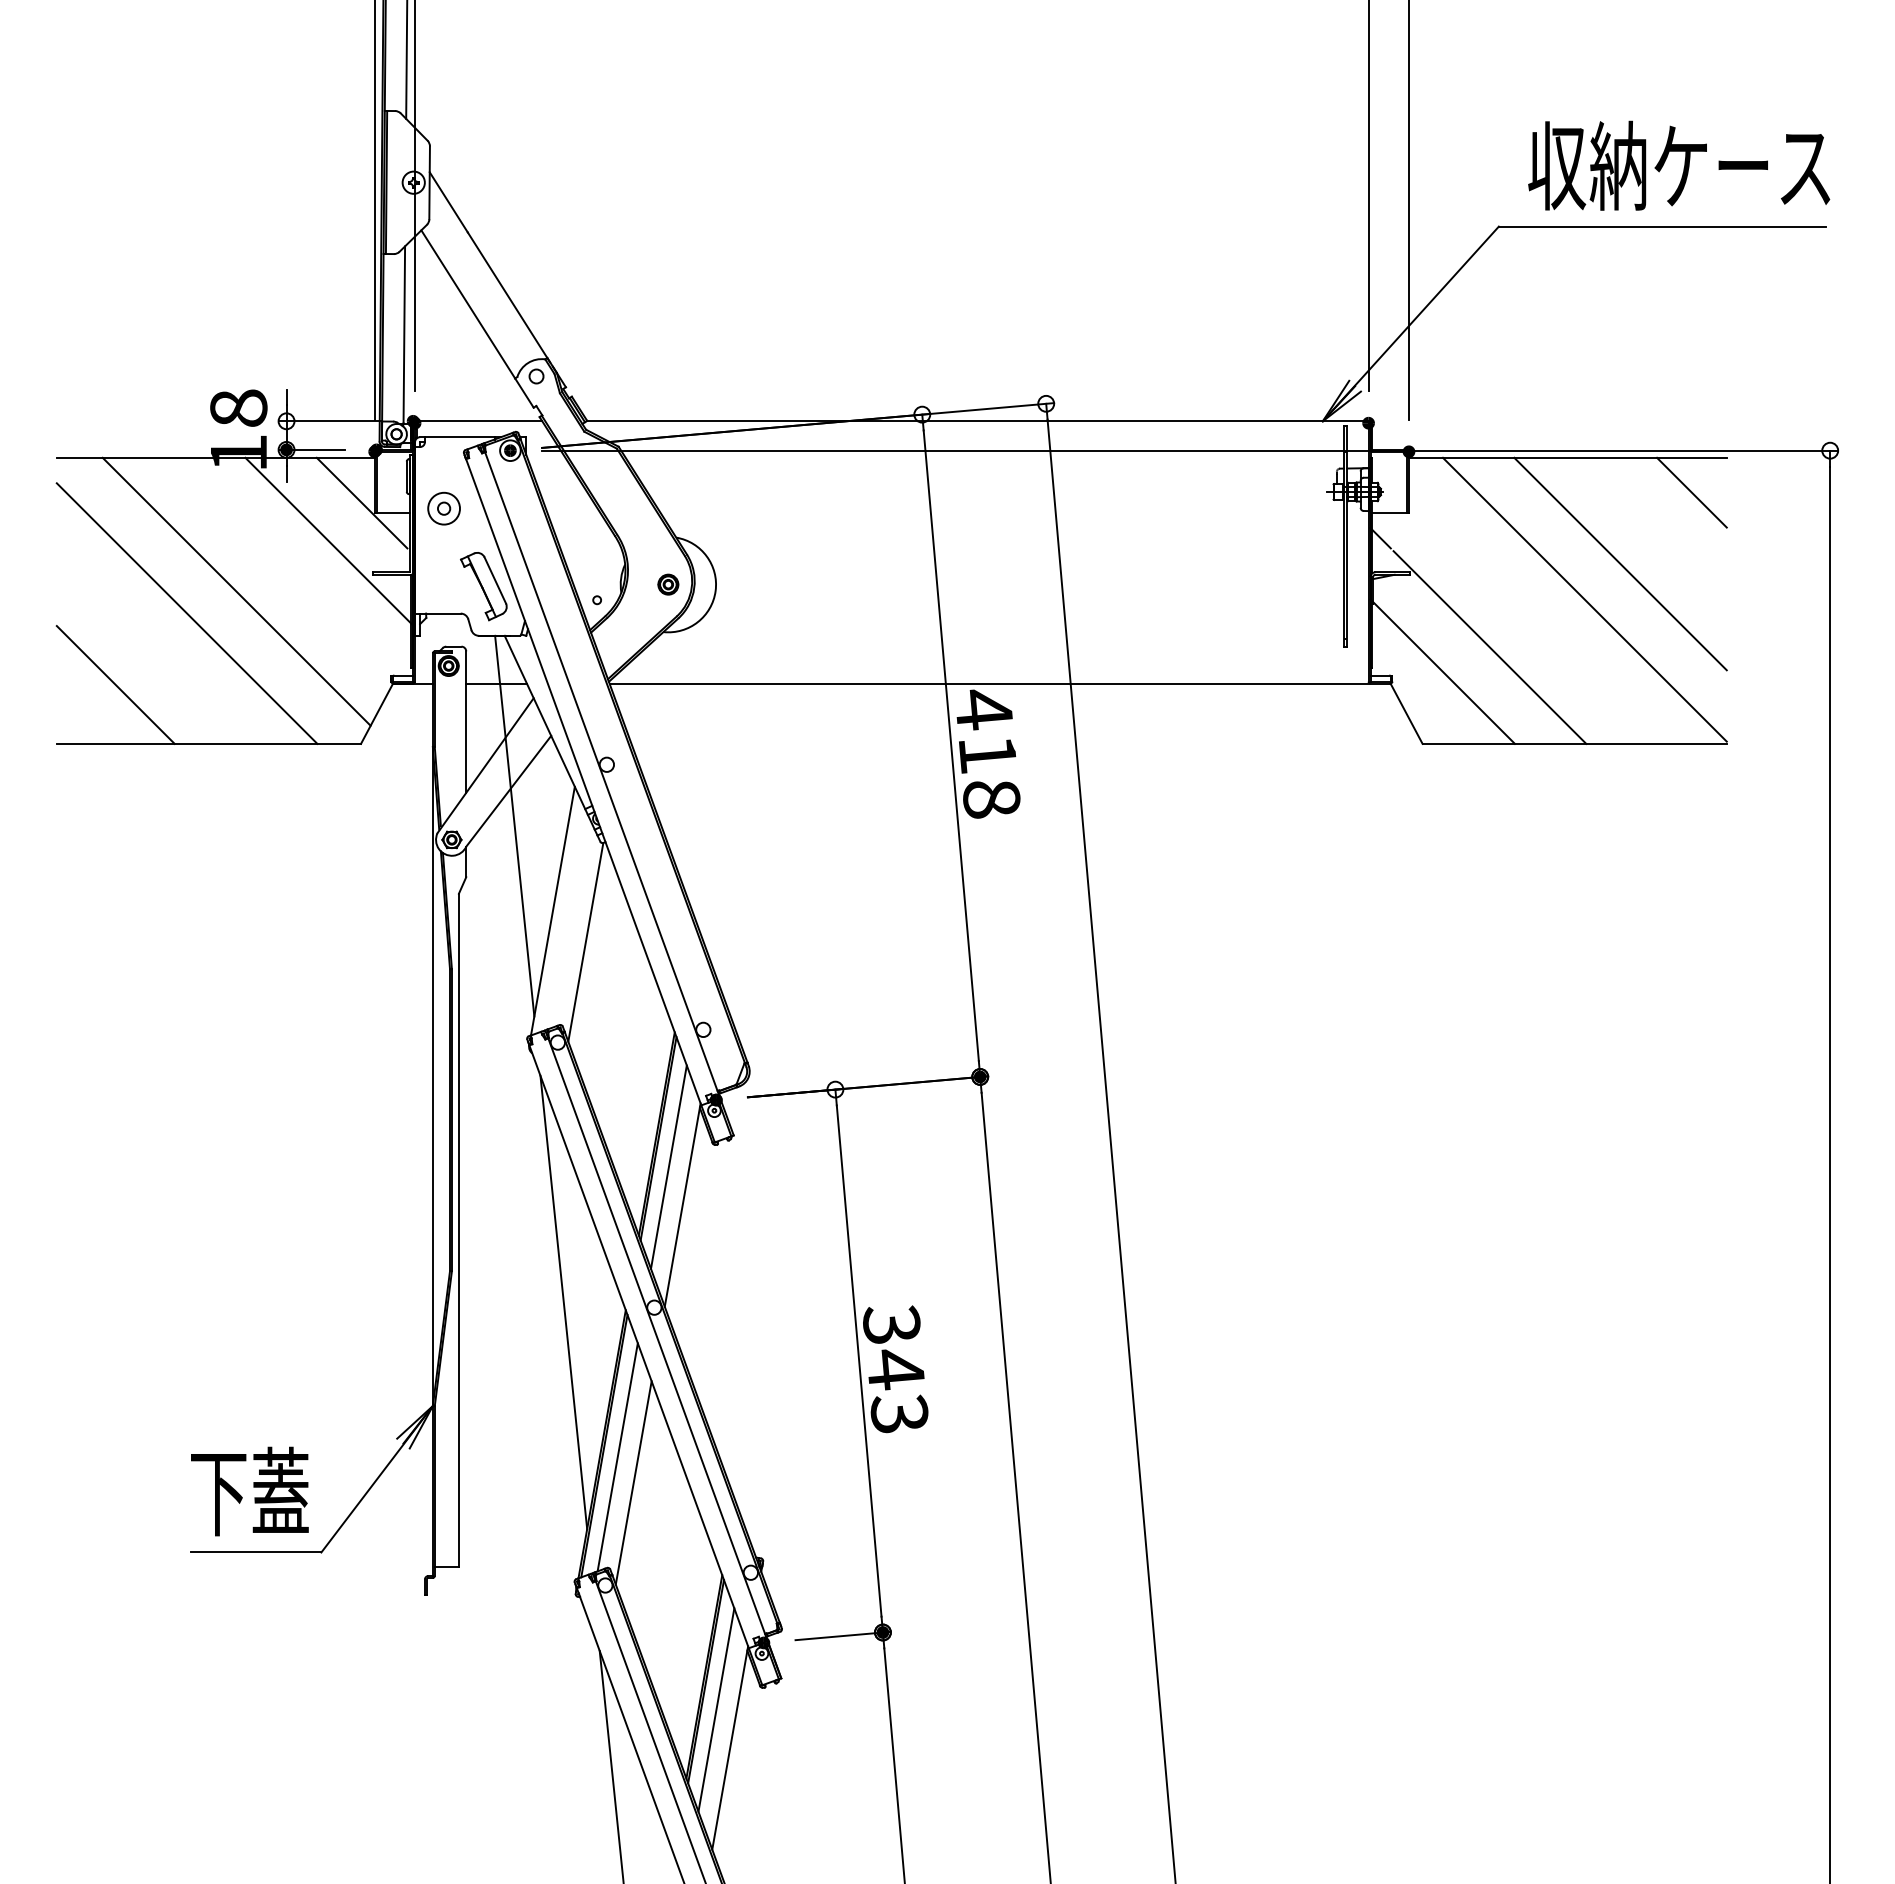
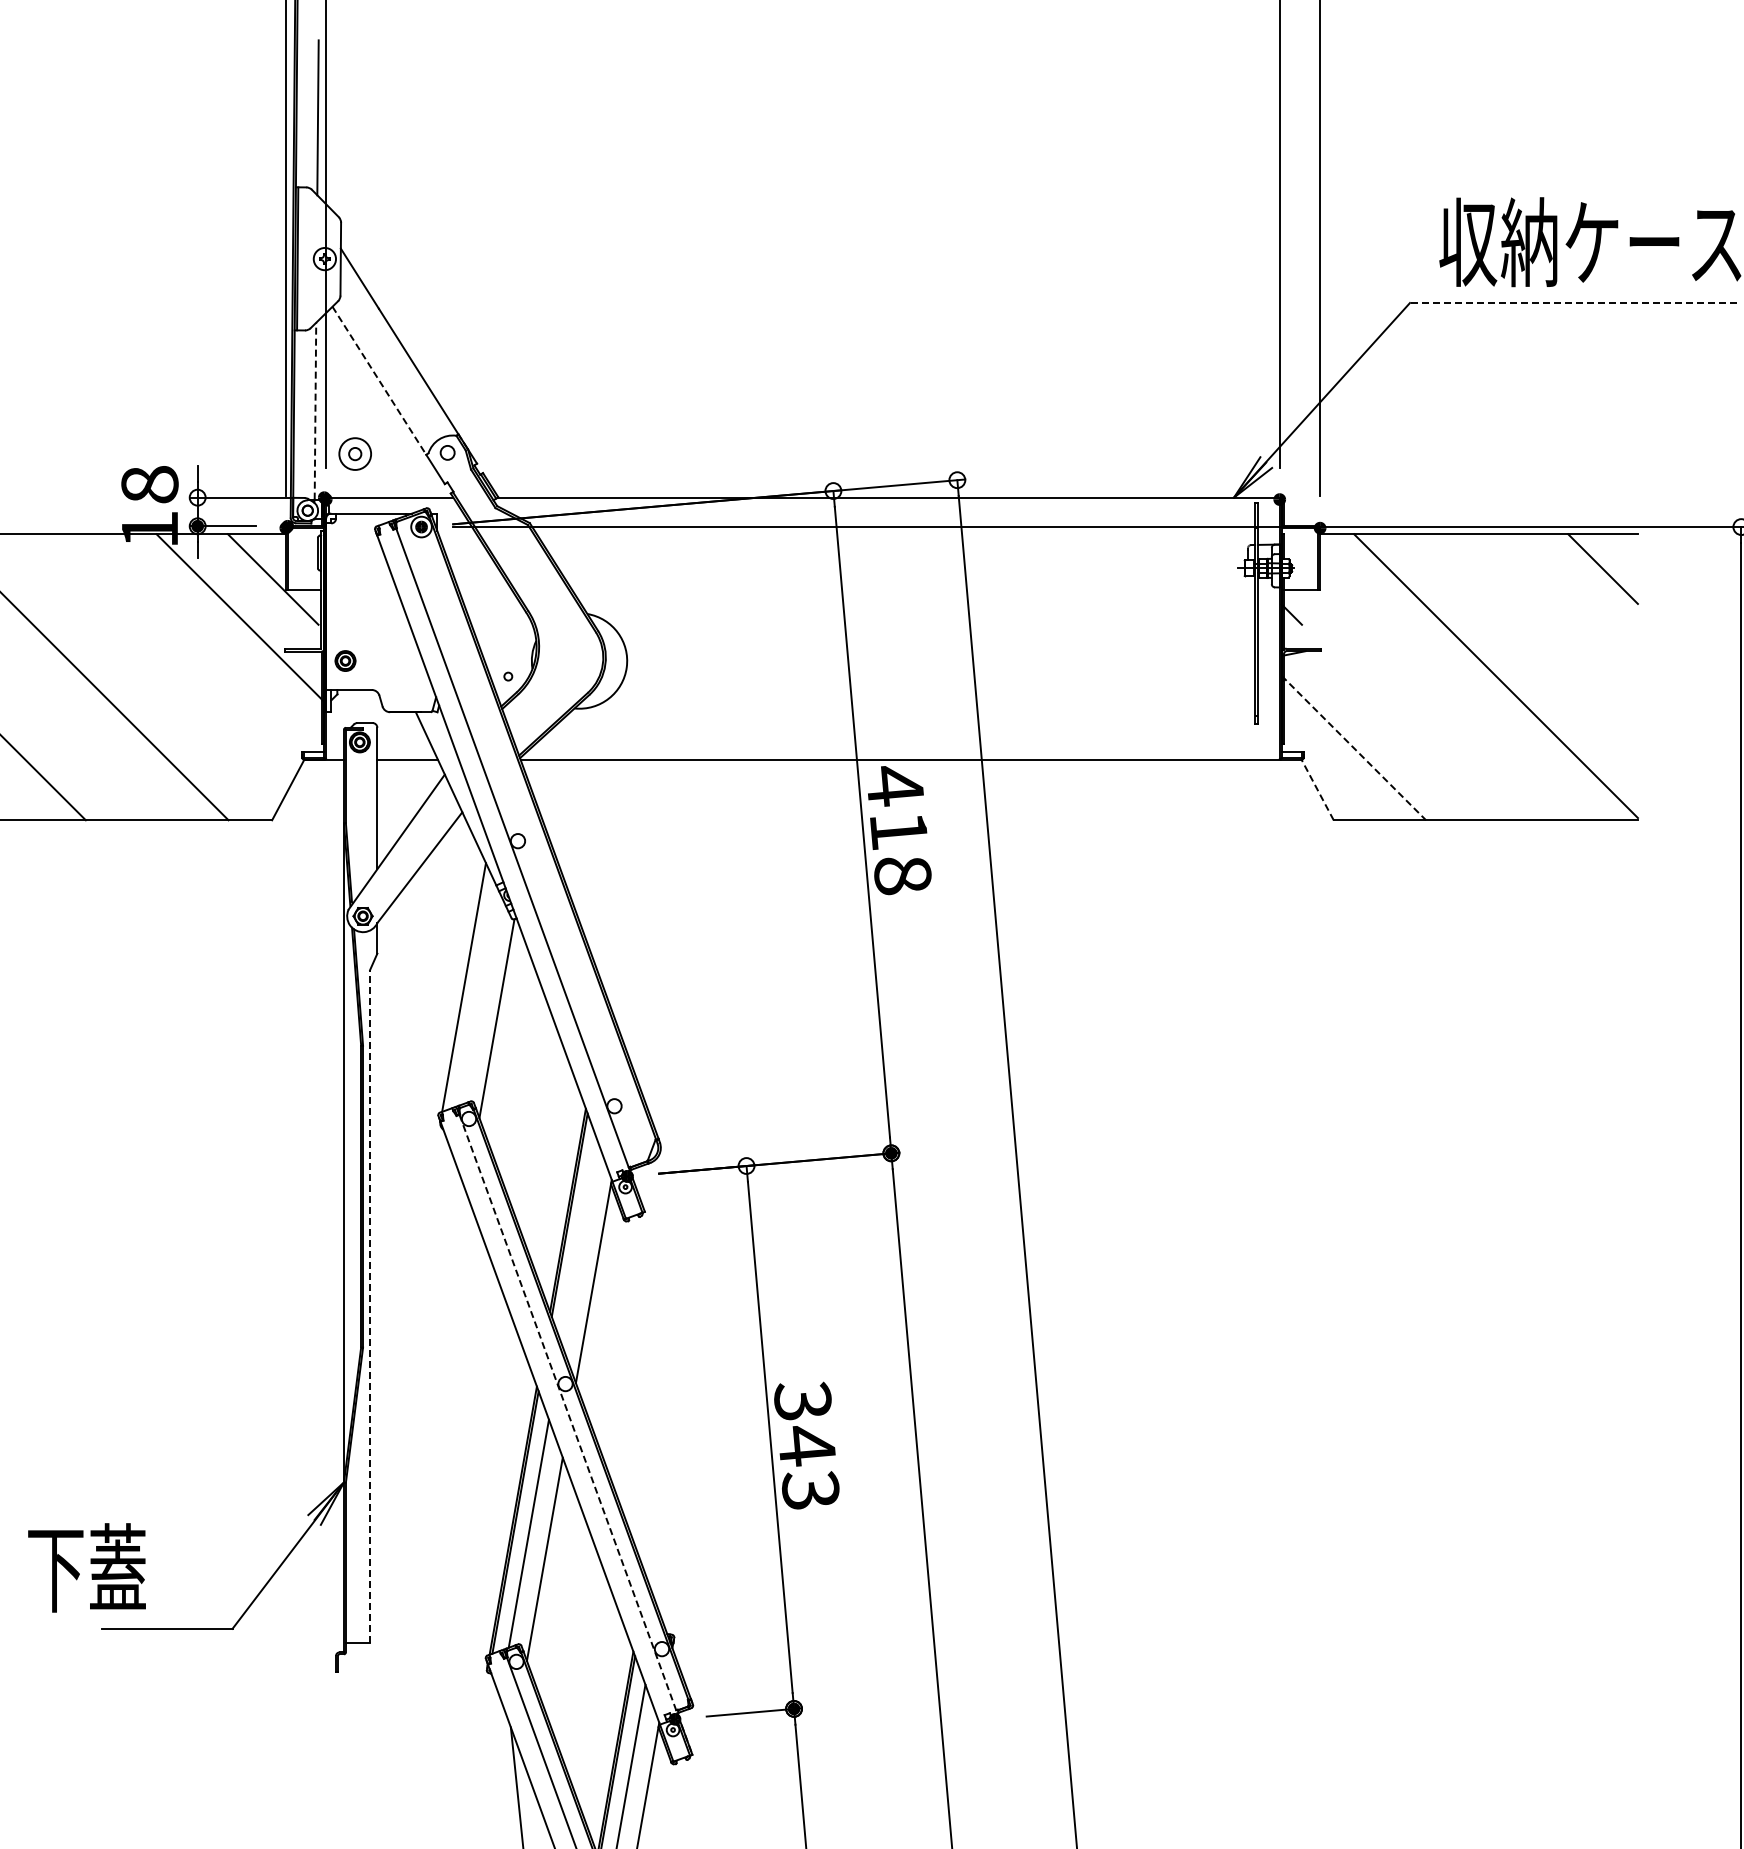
line: (1662, 226) -> (1573, 302), solid -> dashed
line: (468, 304) -> (379, 380), solid -> dashed
line: (404, 334) -> (315, 410), solid -> dashed
part: (443, 508) -> (354, 453), moved
line: (1620, 563) -> (1531, 639), removed
part: (668, 584) -> (345, 660), moved
part: (483, 586) -> (394, 662), removed
line: (236, 591) -> (147, 667), removed
line: (1489, 647) -> (1400, 723), removed
line: (1443, 672) -> (1354, 748), solid -> dashed
line: (1406, 713) -> (1317, 789), solid -> dashed
line: (514, 825) -> (425, 901), removed
line: (668, 1166) -> (579, 1242), removed
line: (458, 1230) -> (369, 1306), solid -> dashed
line: (563, 1302) -> (474, 1378), removed
line: (664, 1358) -> (575, 1434), solid -> dashed
text: (249, 1491) -> (86, 1567), moved

